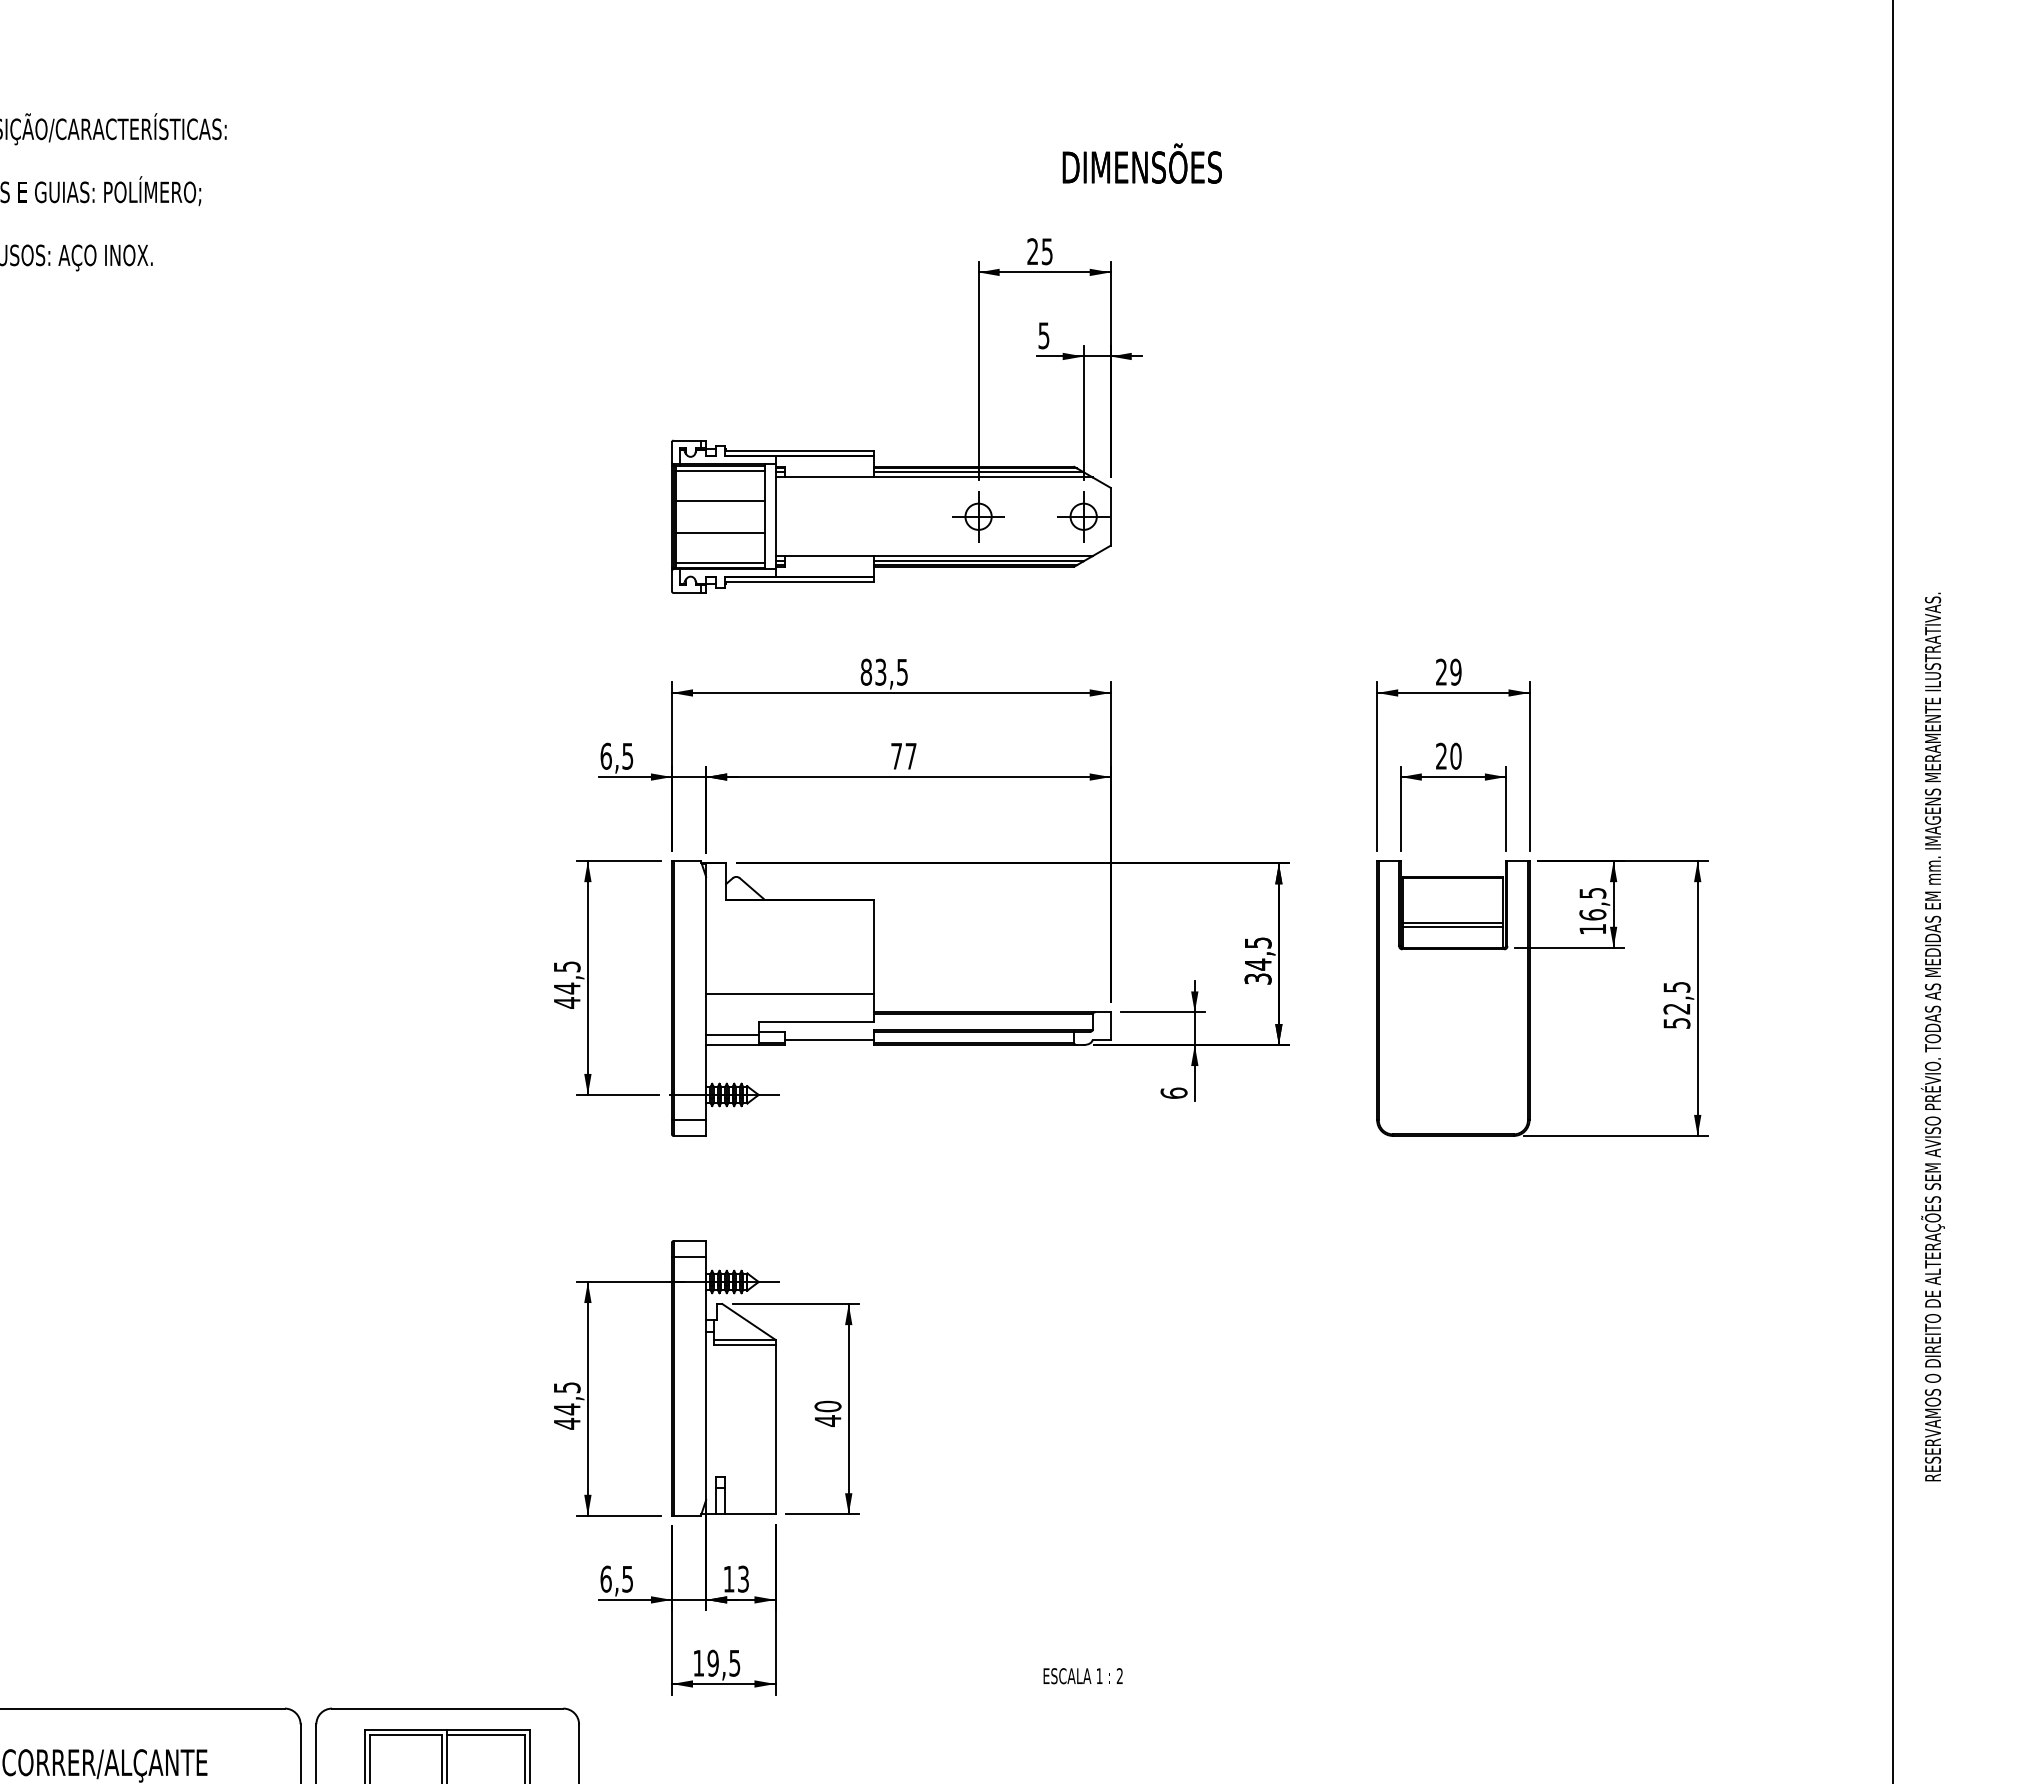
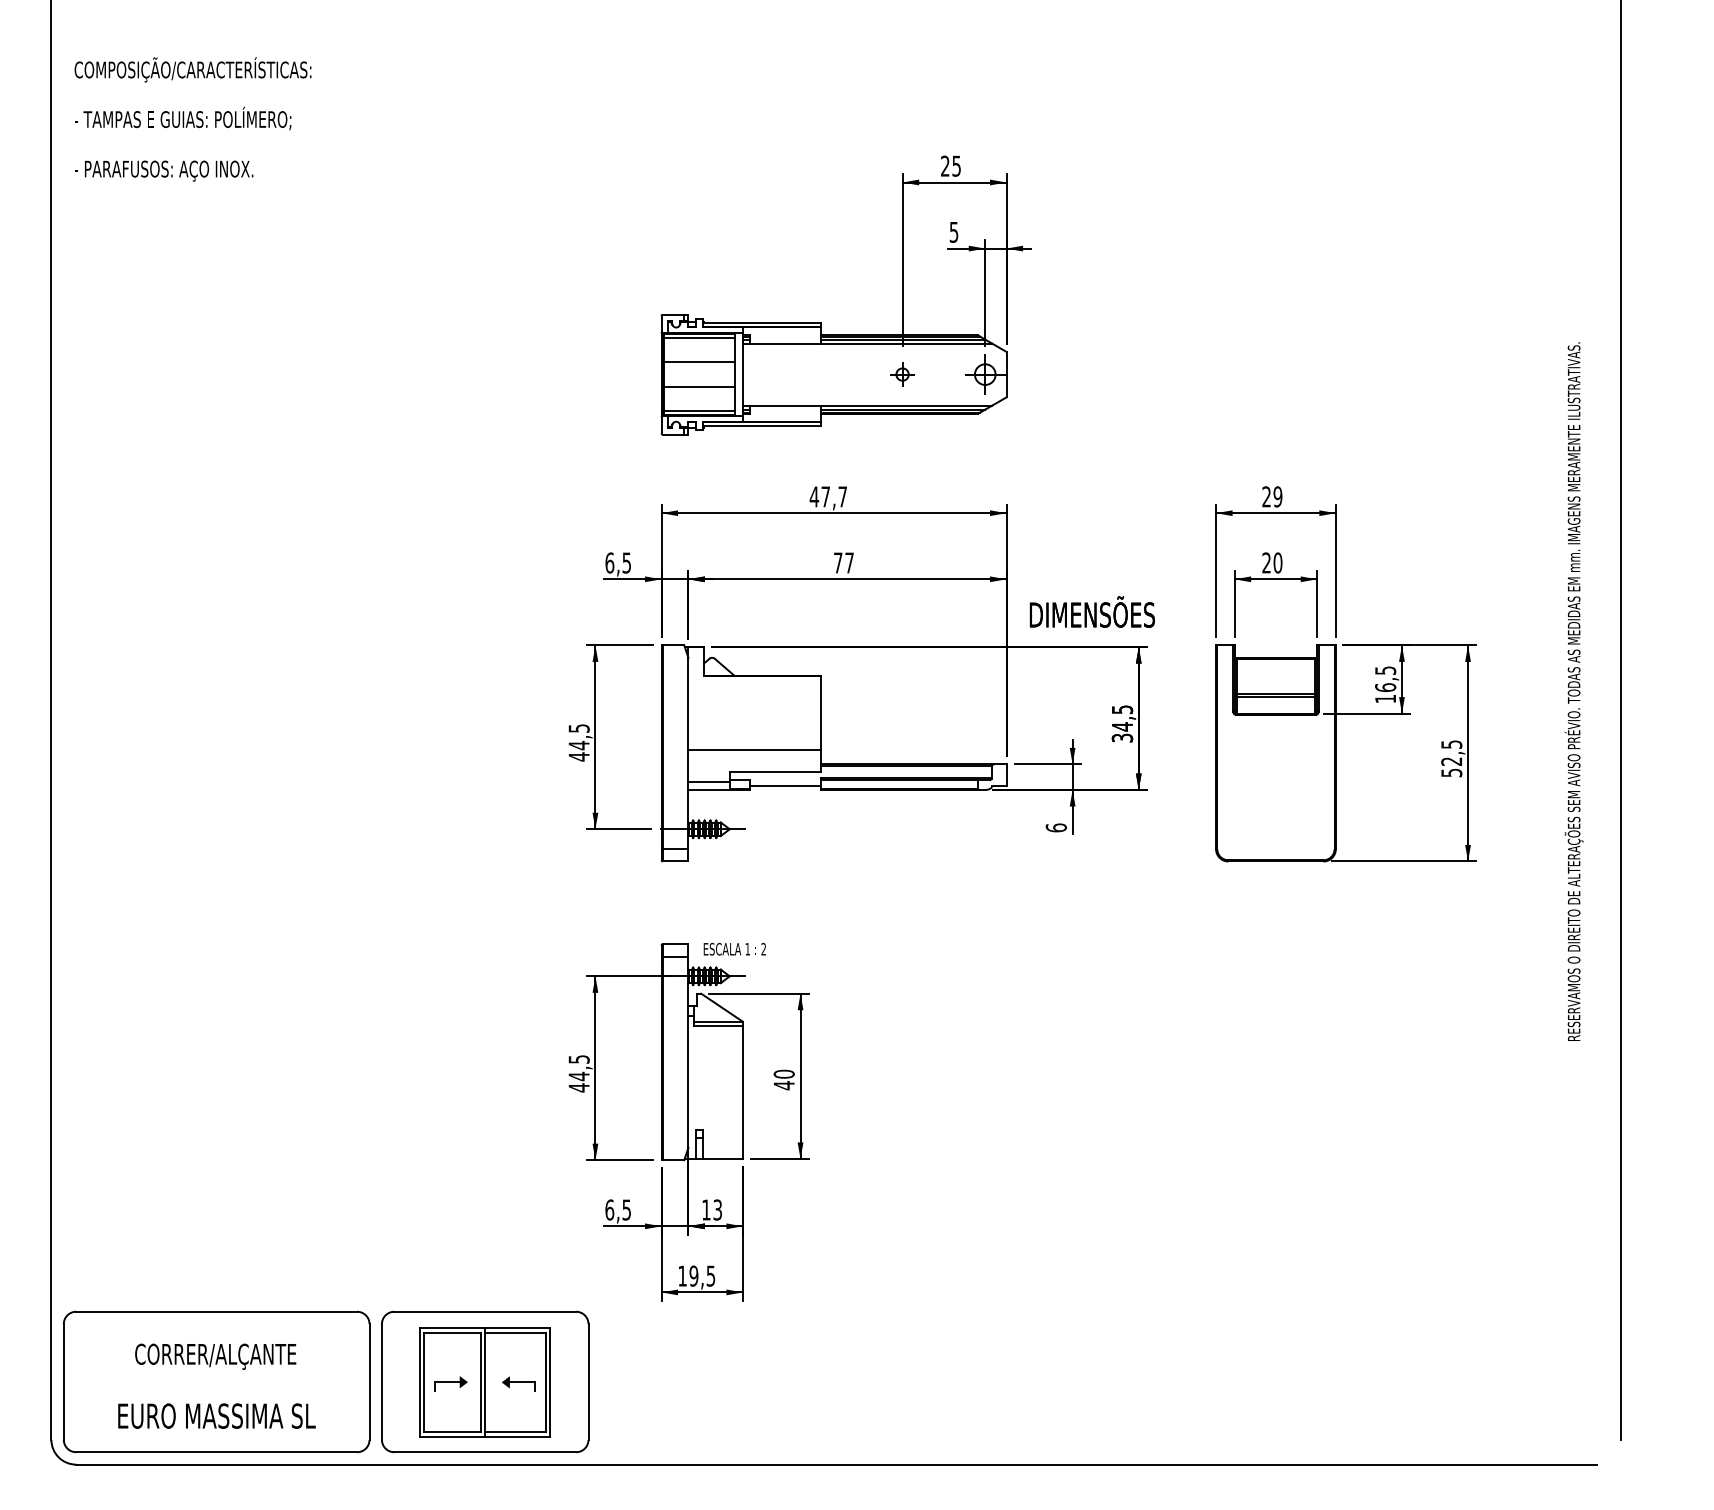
text: (1141, 163) -> (1091, 611), moved
part: (978, 516) -> (902, 374), size x0.6
text: (883, 671) -> (827, 496), 83,5 -> 47,7
text: (1932, 1036) -> (1573, 691), moved
text: (1082, 1676) -> (734, 949), moved

